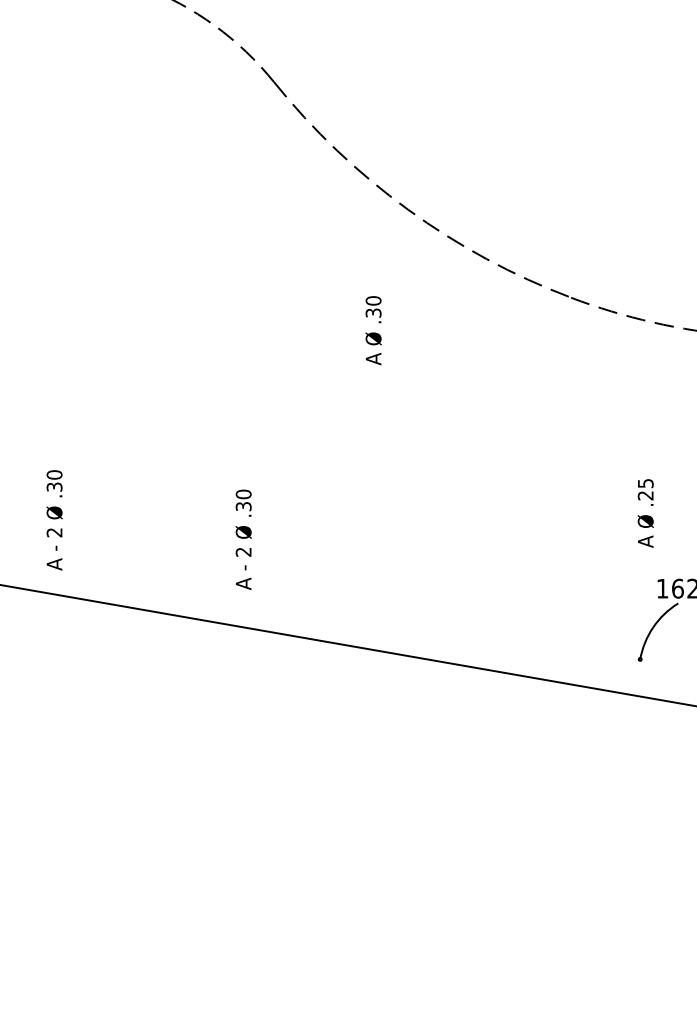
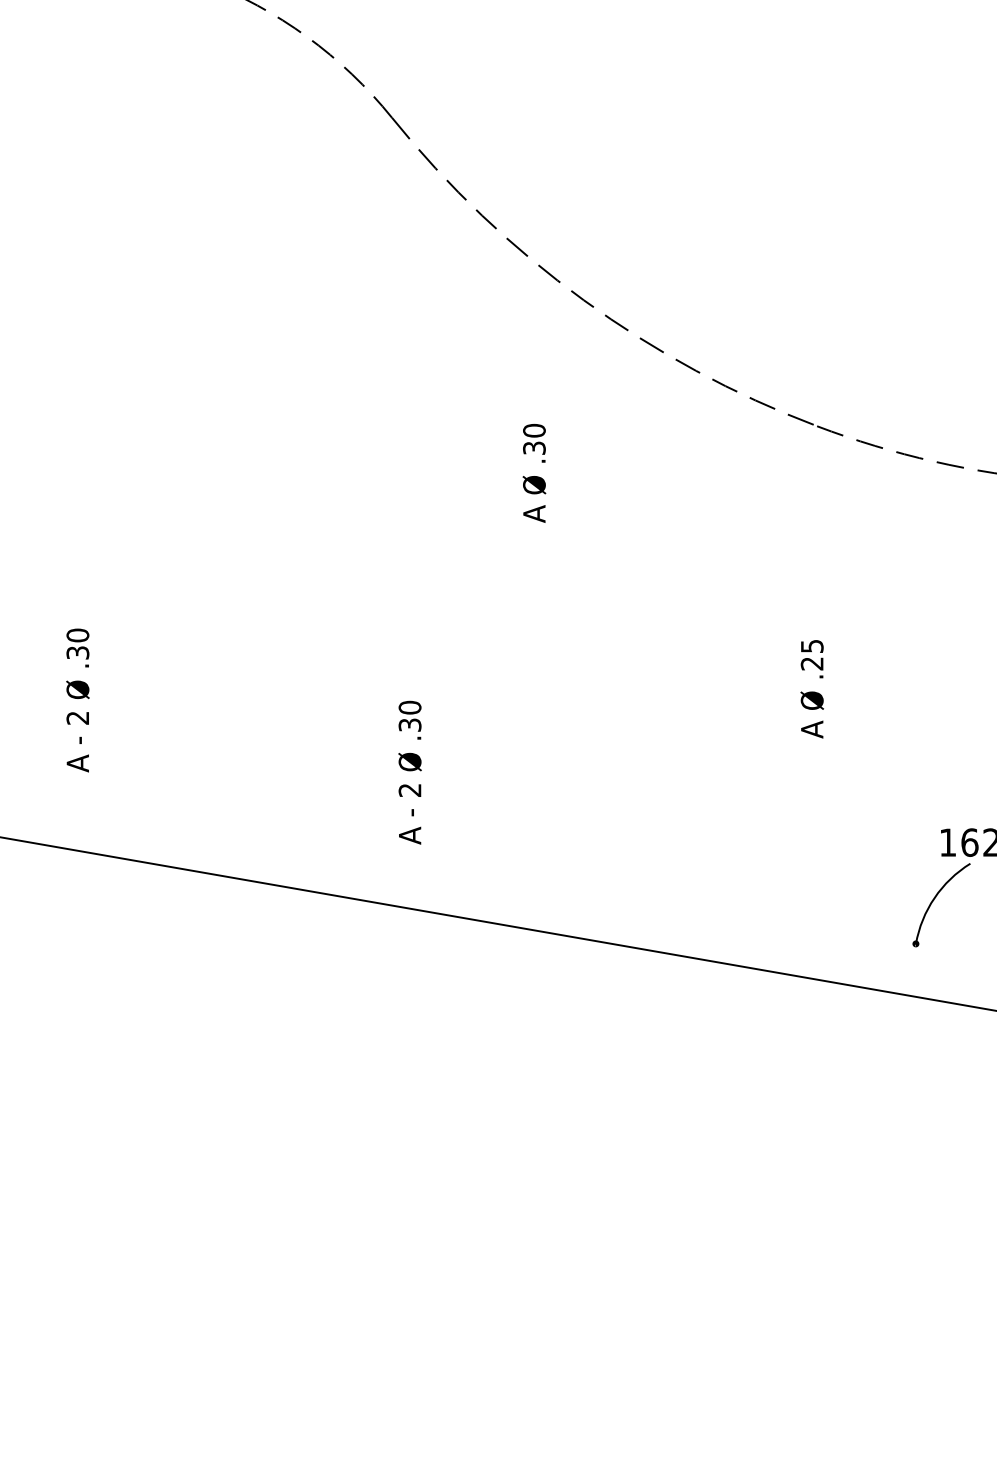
text: (645, 513) -> (811, 689), moved
text: (54, 520) -> (77, 700), moved
text: (243, 539) -> (409, 772), moved

